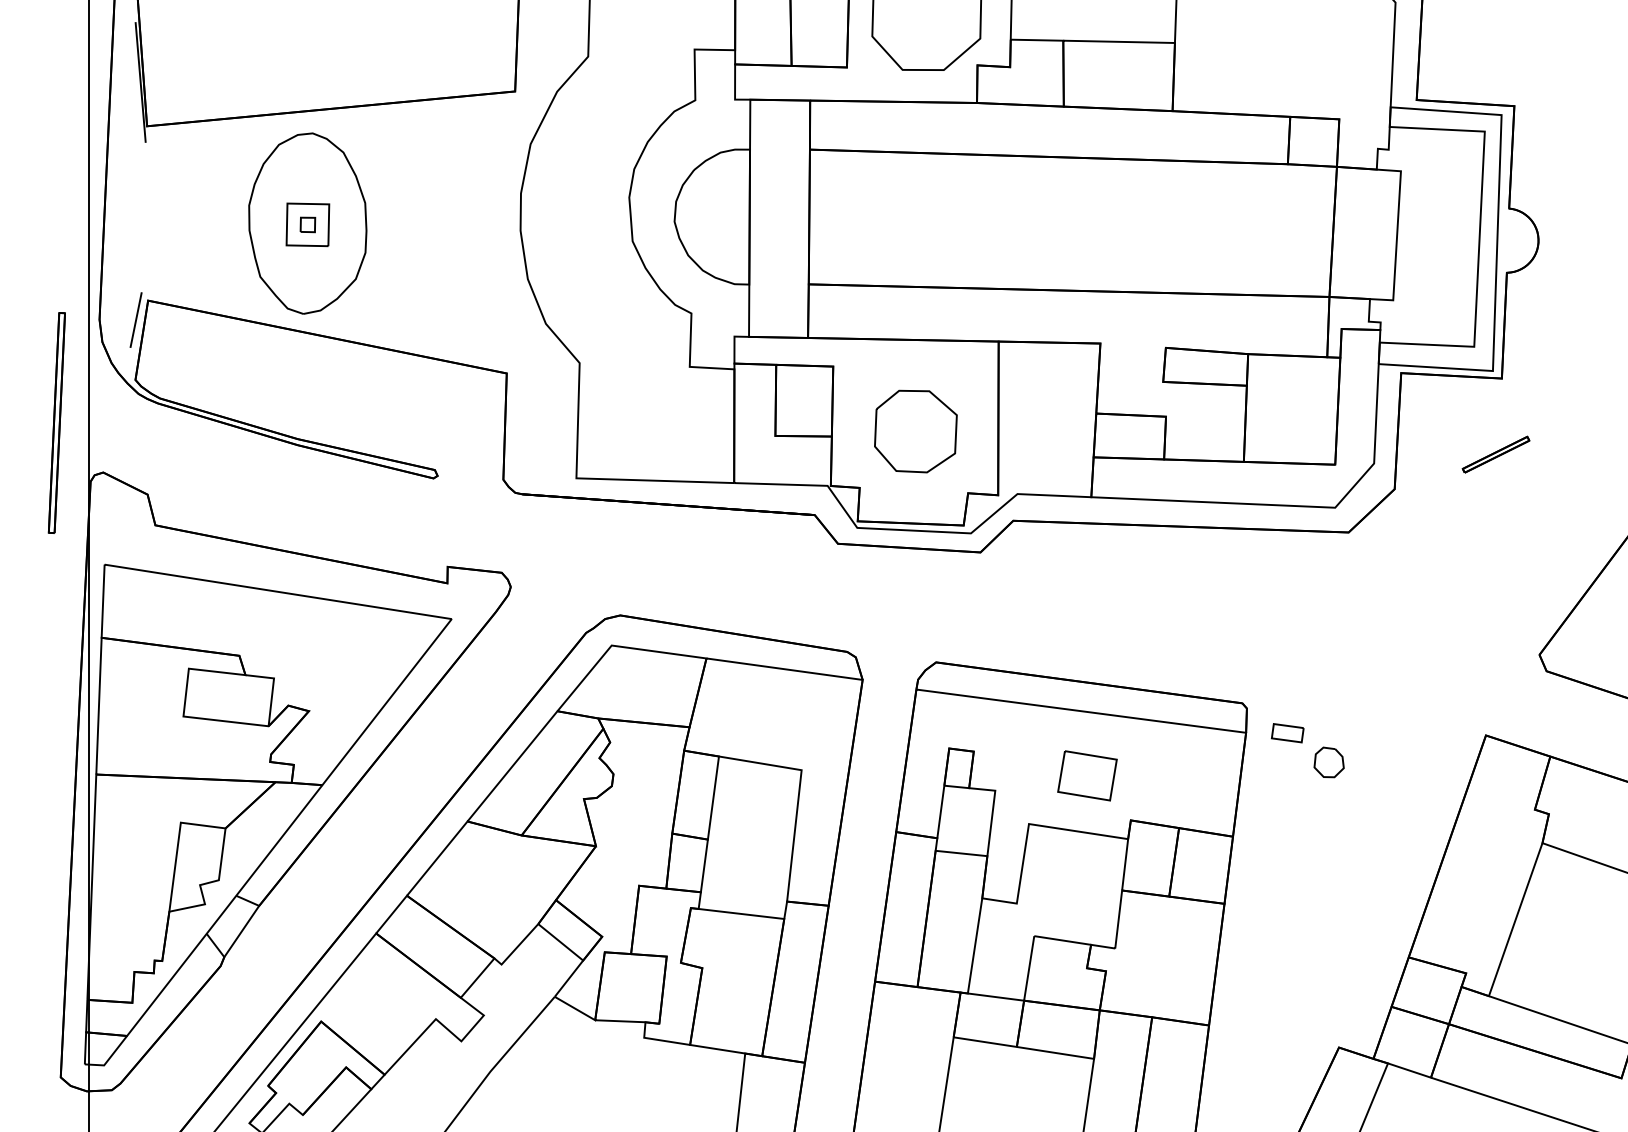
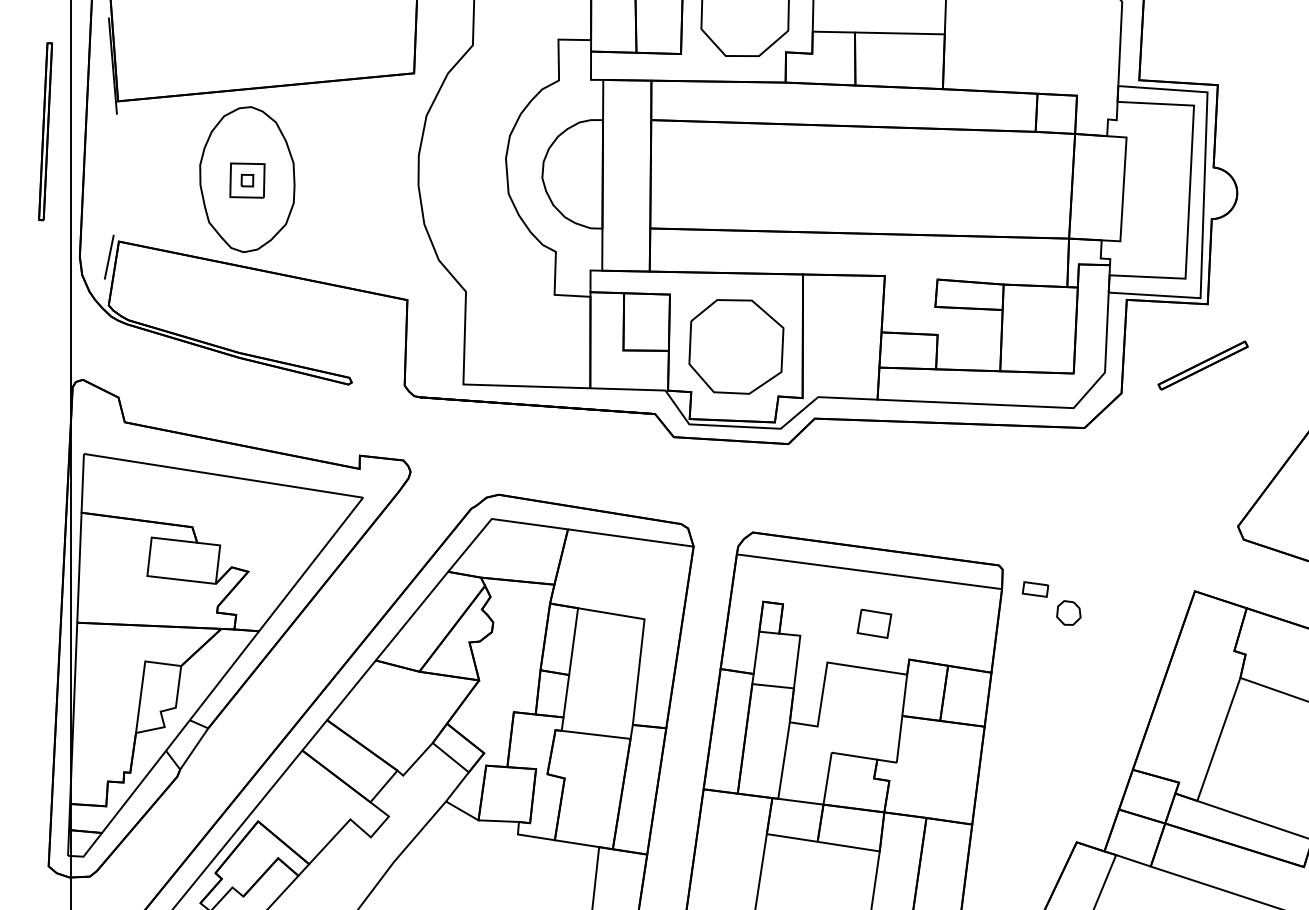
part: (56, 422) -> (45, 131), moved
part: (915, 431) -> (736, 346), size x1.43
part: (1495, 454) -> (1202, 365), size x1.67
part: (1087, 775) -> (874, 623), size x0.71

